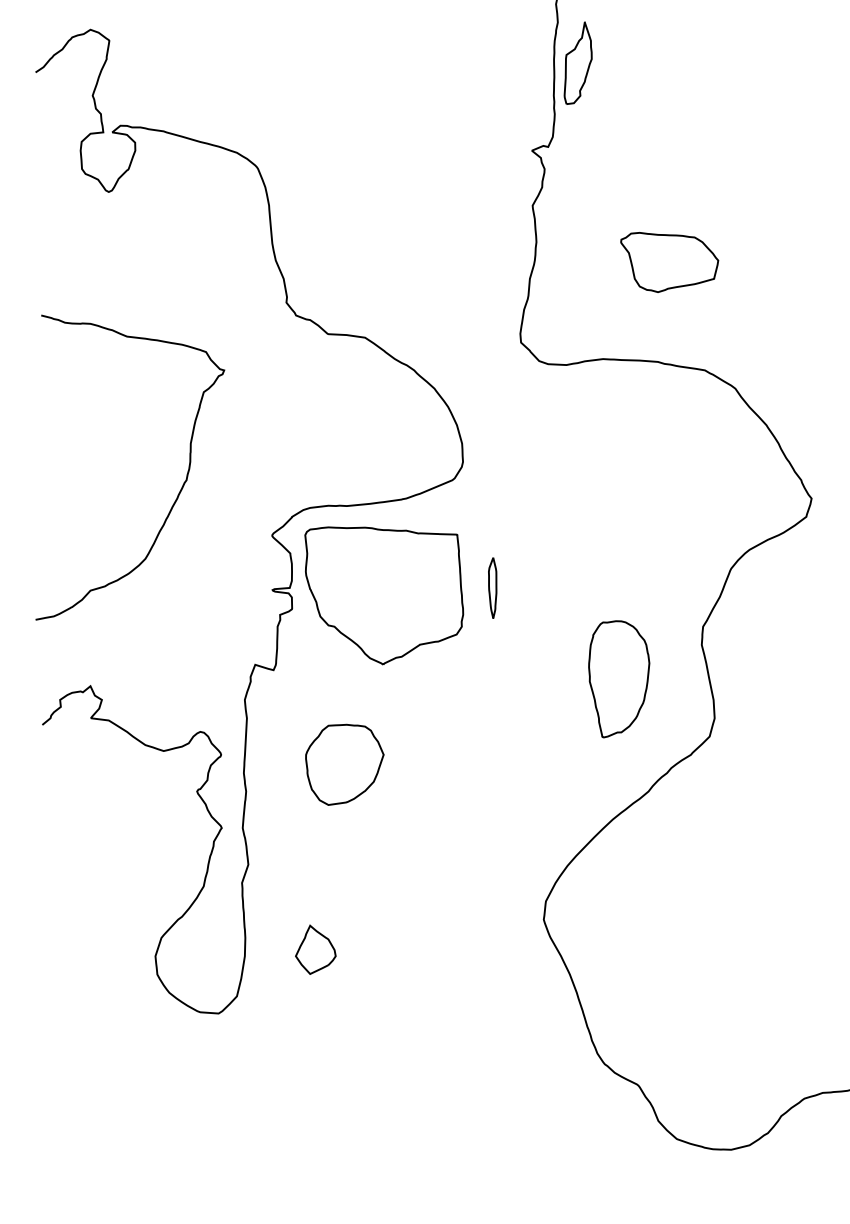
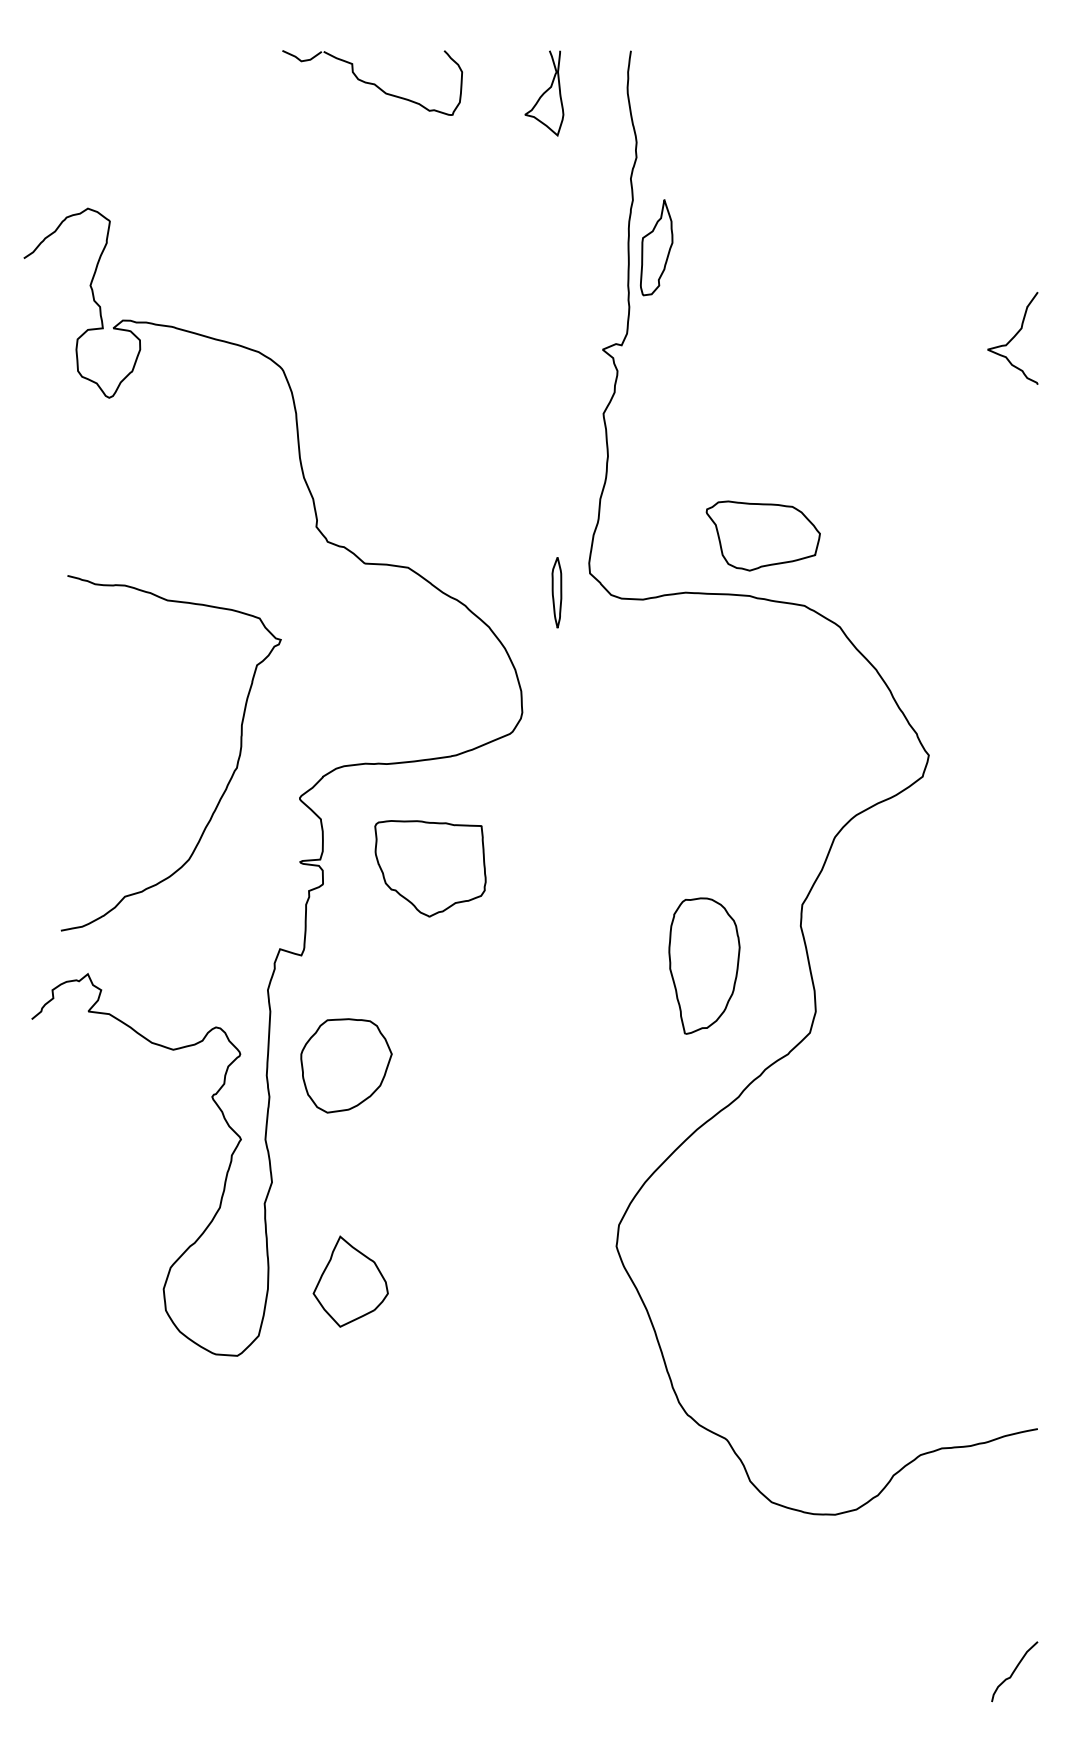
part: (668, 262) -> (762, 535), moved
curve: (179, 491) -> (228, 781), moved
part: (492, 587) -> (556, 592), moved
part: (384, 595) -> (430, 868), size x0.6
part: (344, 764) -> (346, 1065), moved
part: (315, 949) -> (350, 1281), size x1.6

